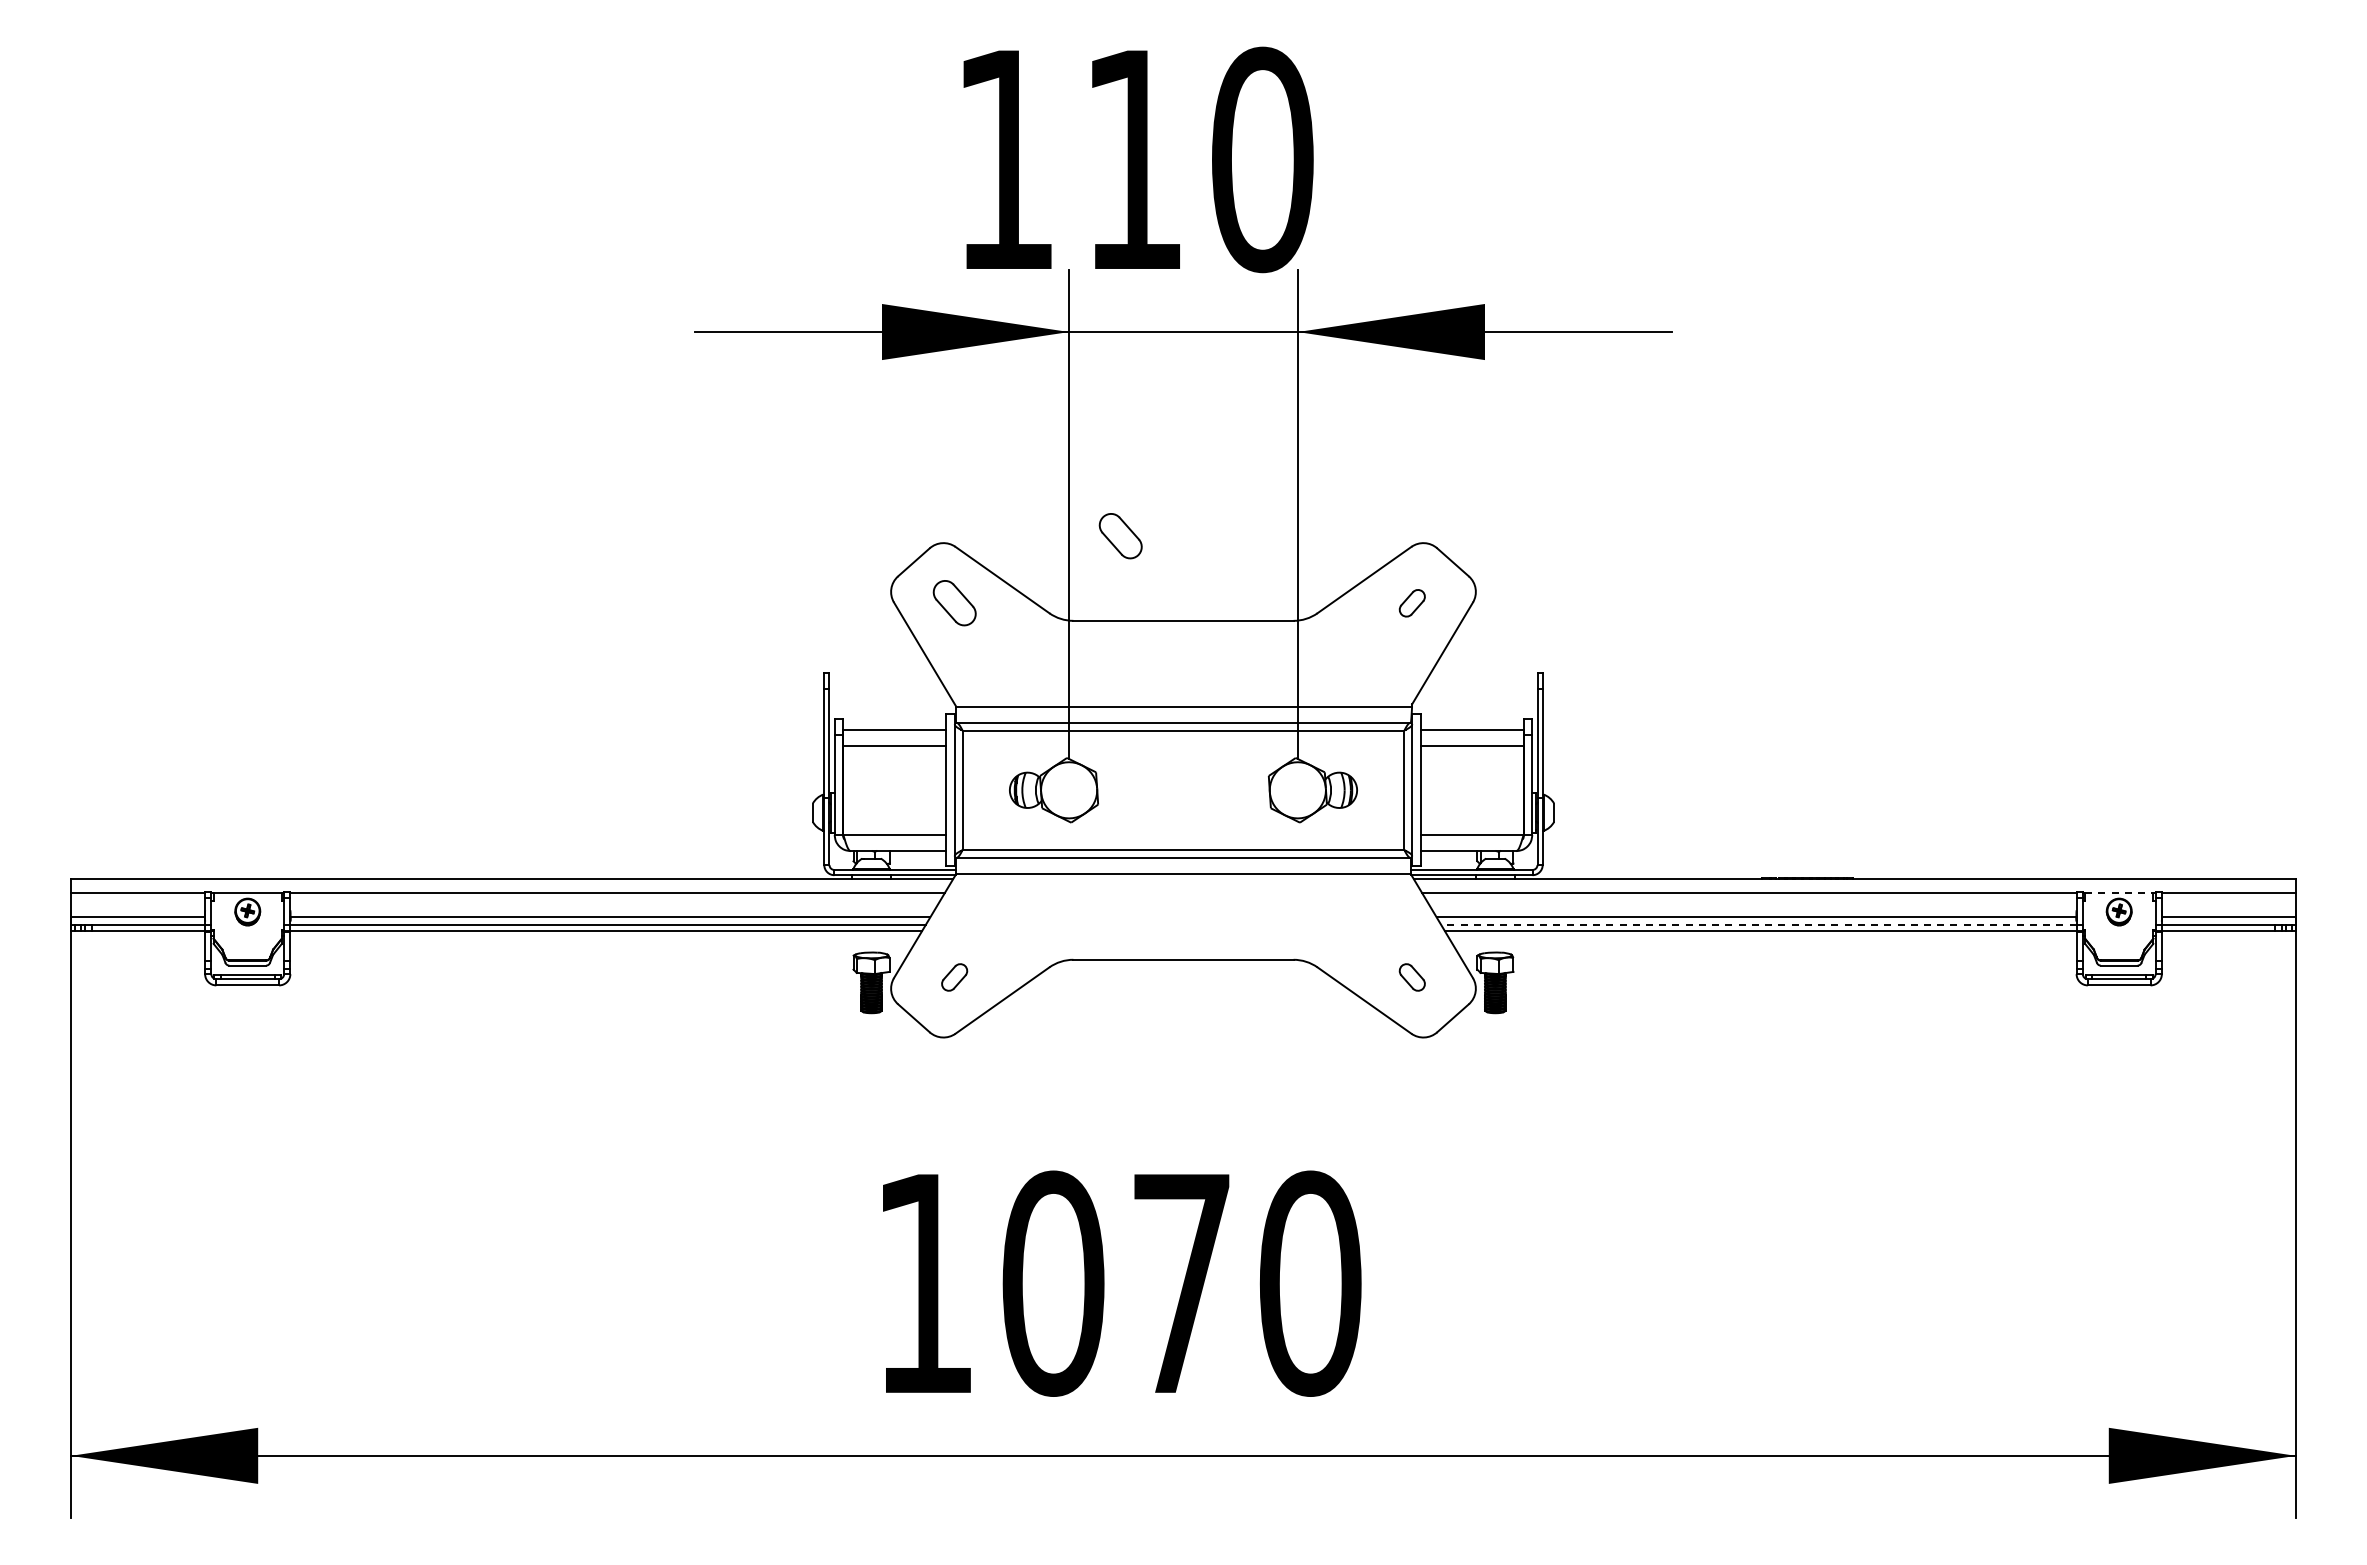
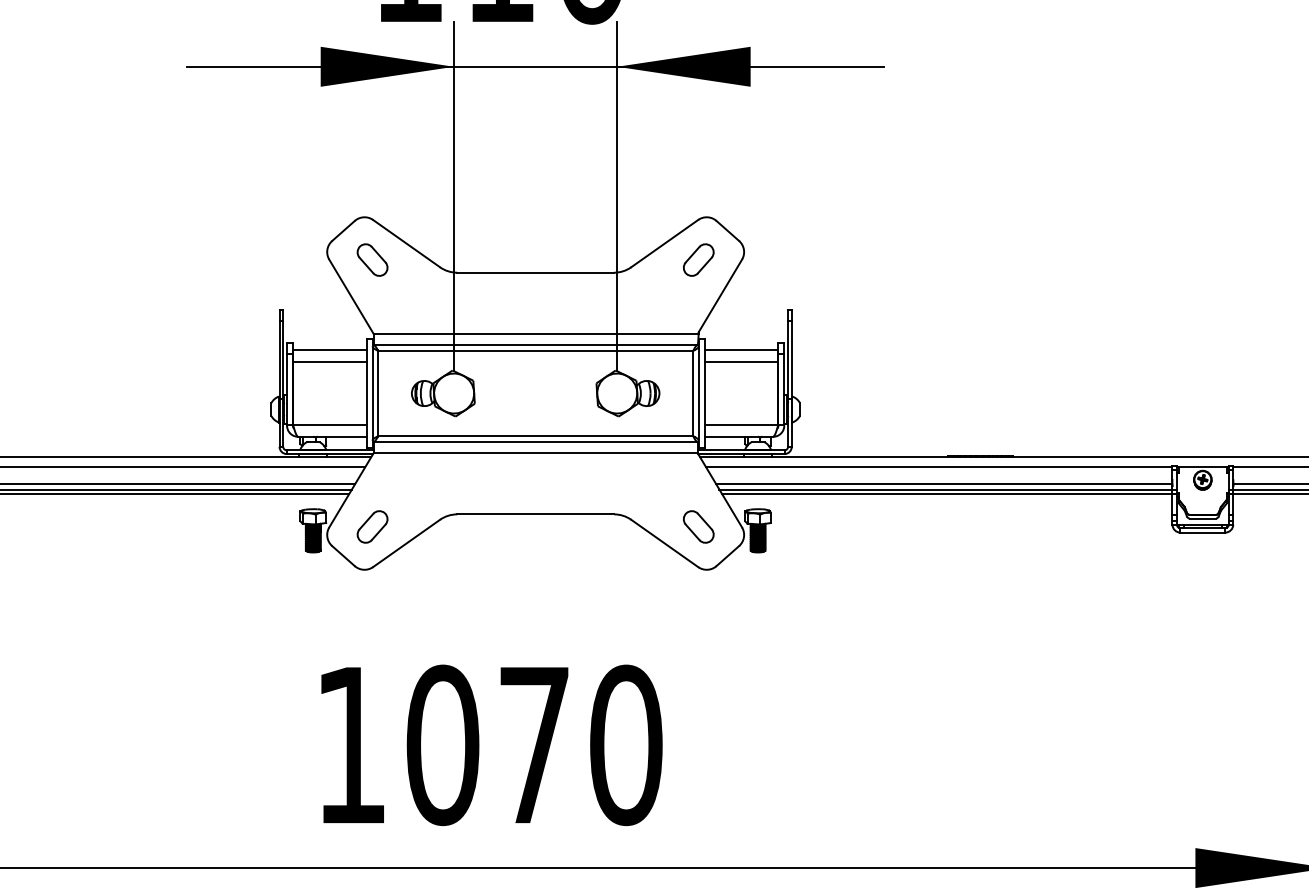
part: (1120, 536) -> (490, 212), removed
part: (1412, 603) -> (698, 260), size x1.67
line: (2119, 893) -> (1203, 467), dashed -> solid
line: (1758, 925) -> (945, 489), dashed -> solid
part: (954, 977) -> (372, 527), size x1.67
part: (1412, 977) -> (698, 527), size x1.67

